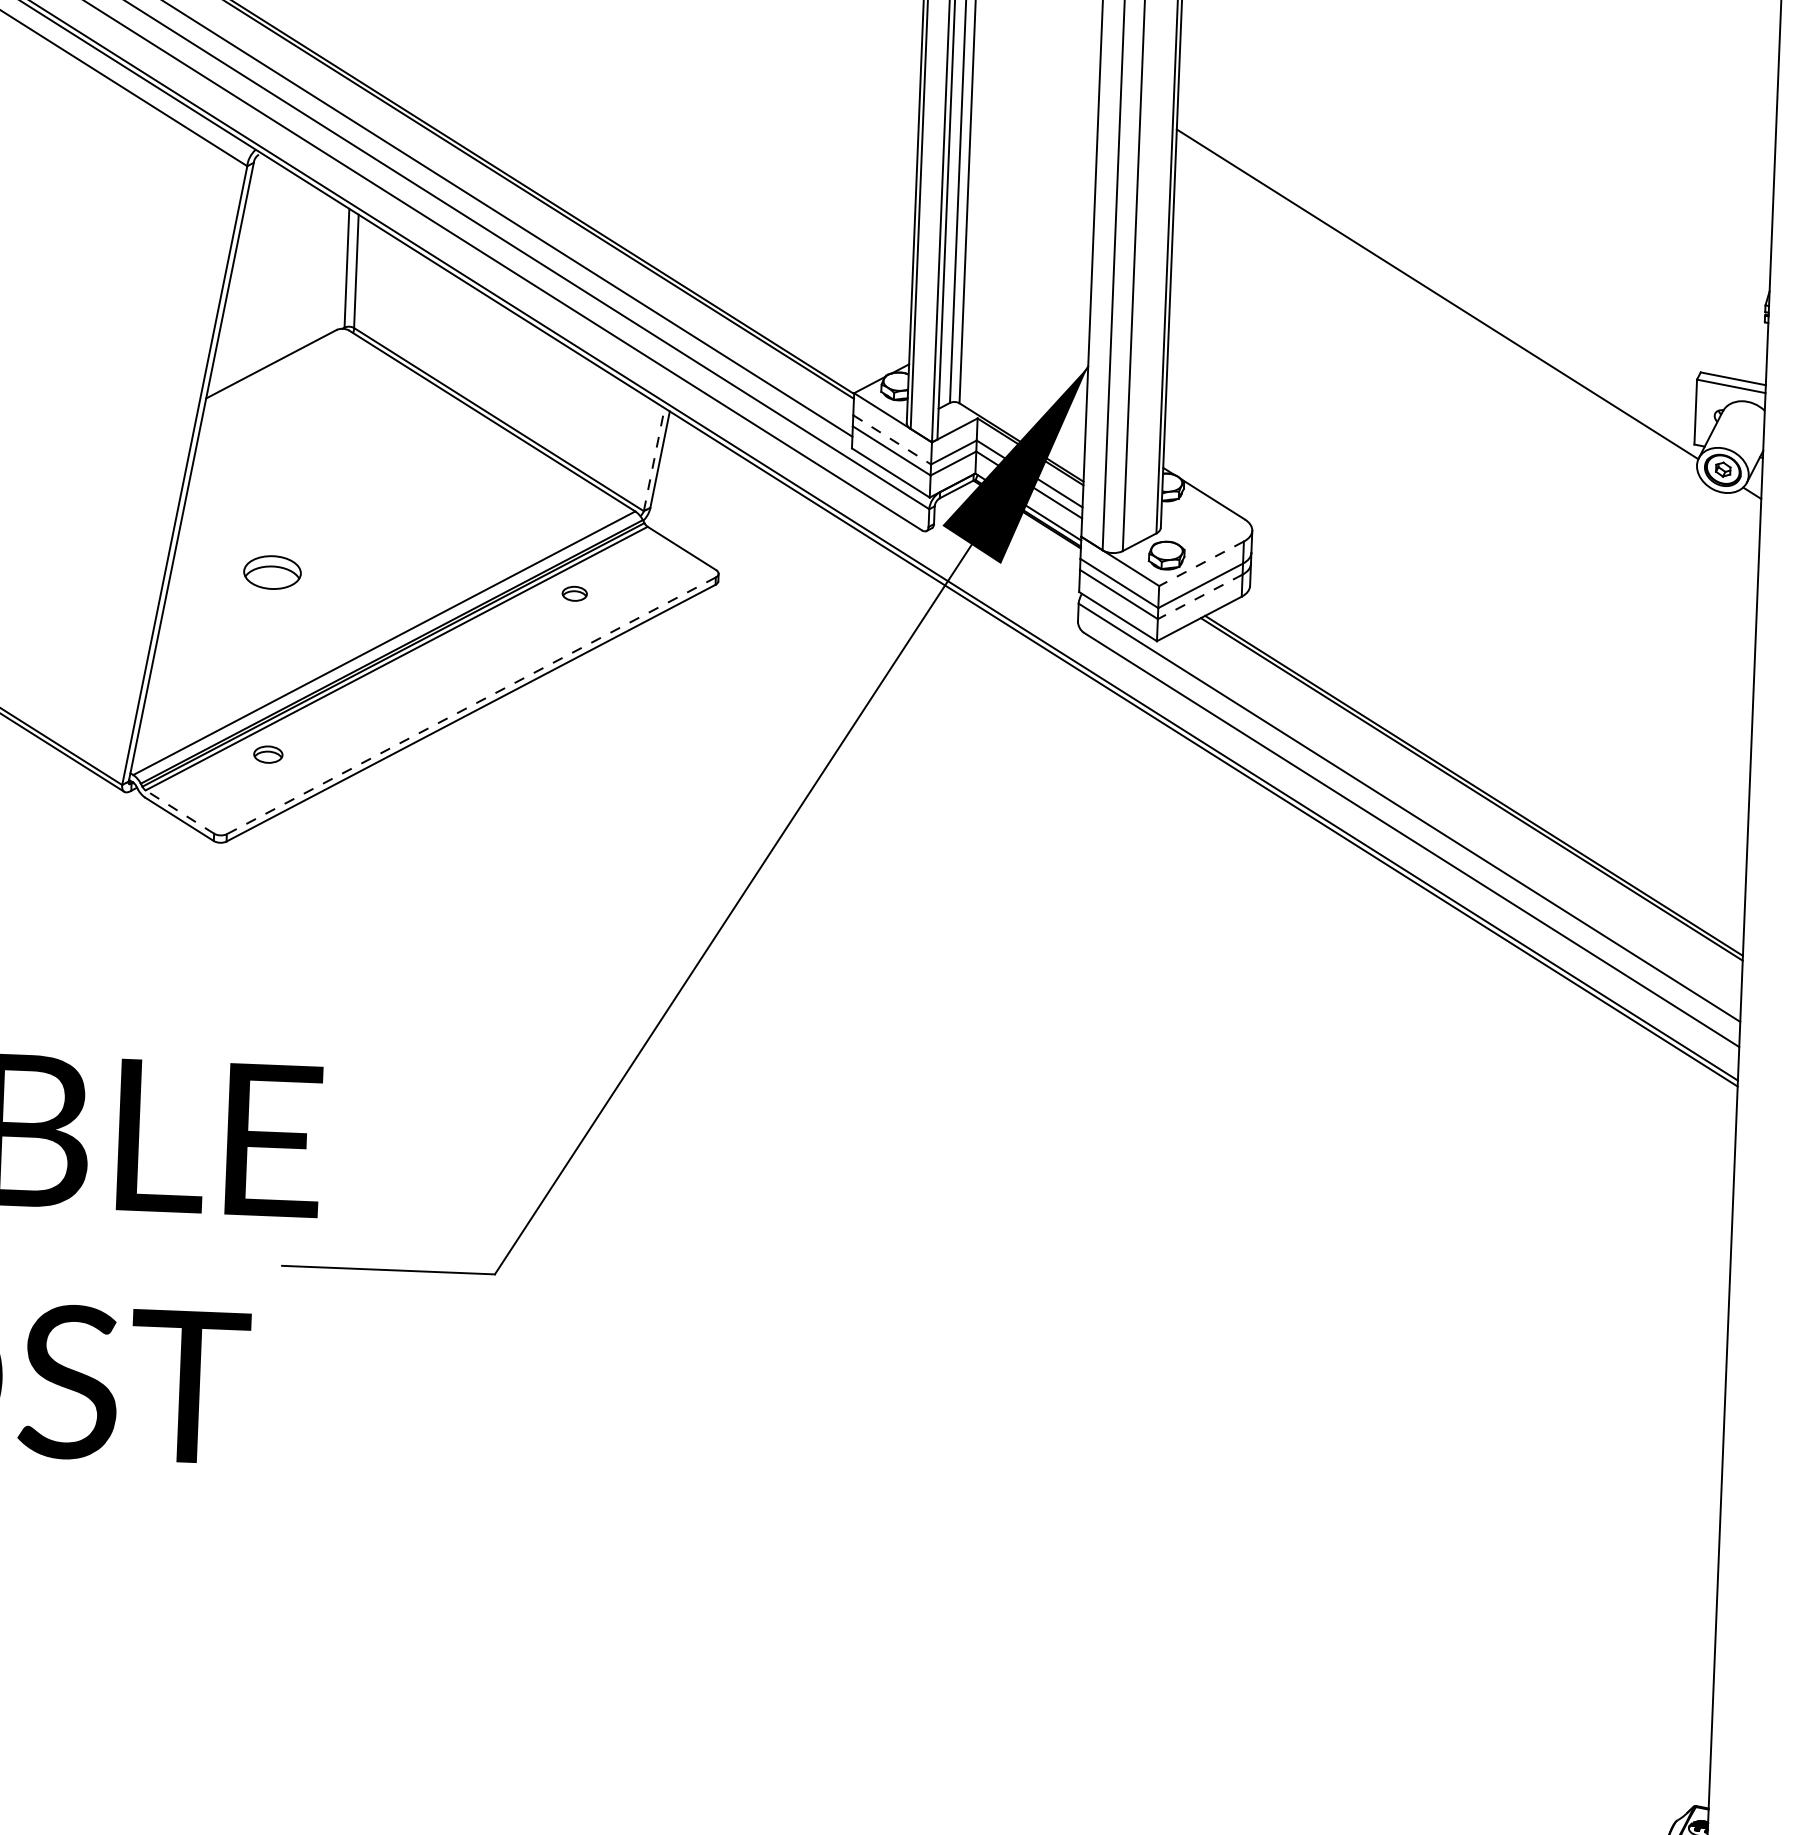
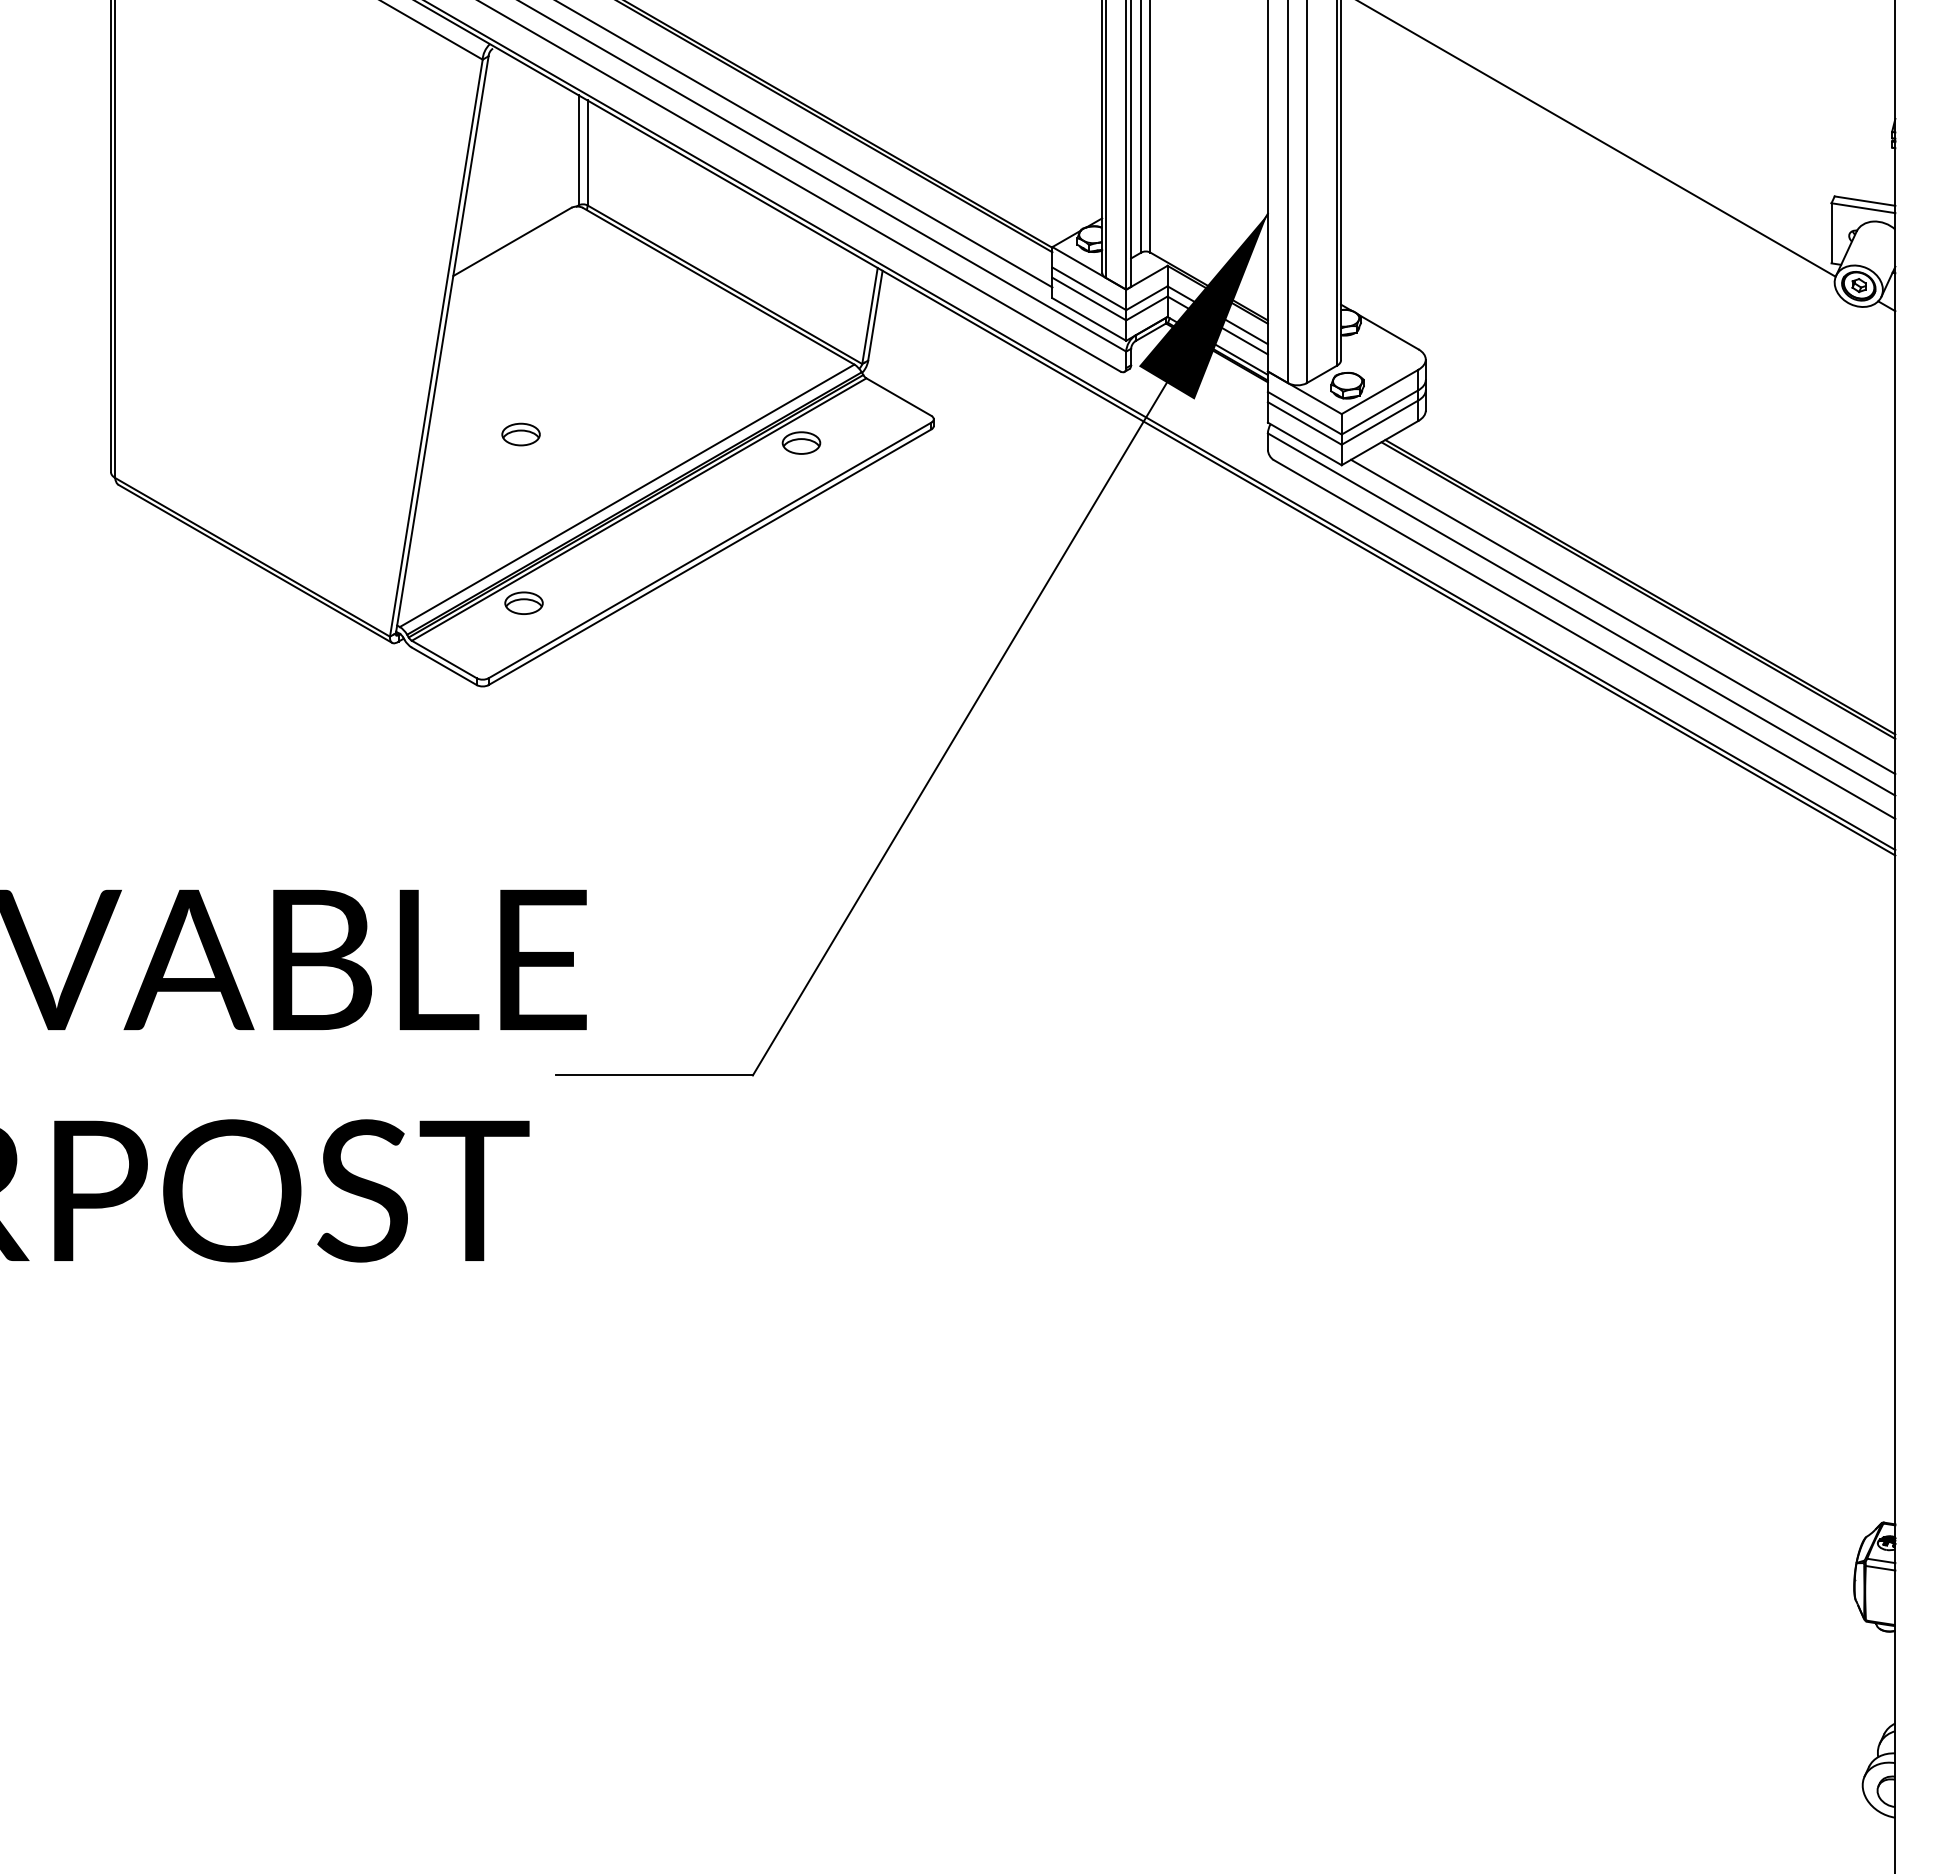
line: (892, 439) -> (1089, 288), dashed -> solid
line: (654, 460) -> (870, 316), dashed -> solid
line: (1200, 564) -> (1379, 392), dashed -> solid
part: (271, 572) -> (520, 434), size x0.71
part: (574, 593) -> (801, 442), size x1.67
line: (1199, 596) -> (1379, 422), dashed -> solid
line: (470, 705) -> (709, 550), dashed -> solid
part: (267, 753) -> (523, 602), size x1.43
line: (178, 811) -> (443, 659), dashed -> solid
line: (1454, 816) -> (1623, 616), added

